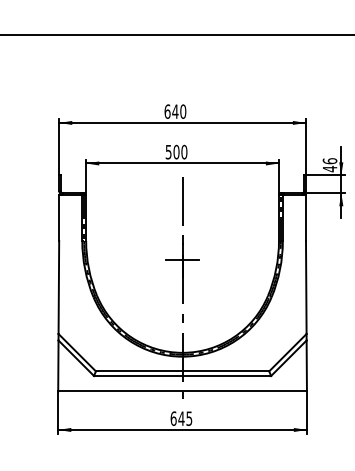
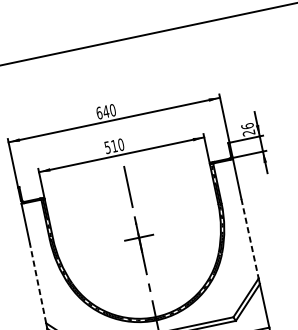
text: (176, 151) -> (114, 145), 500 -> 510
text: (329, 168) -> (248, 132), 46 -> 26
line: (58, 287) -> (37, 283), solid -> dashed
line: (306, 288) -> (250, 239), solid -> dashed

